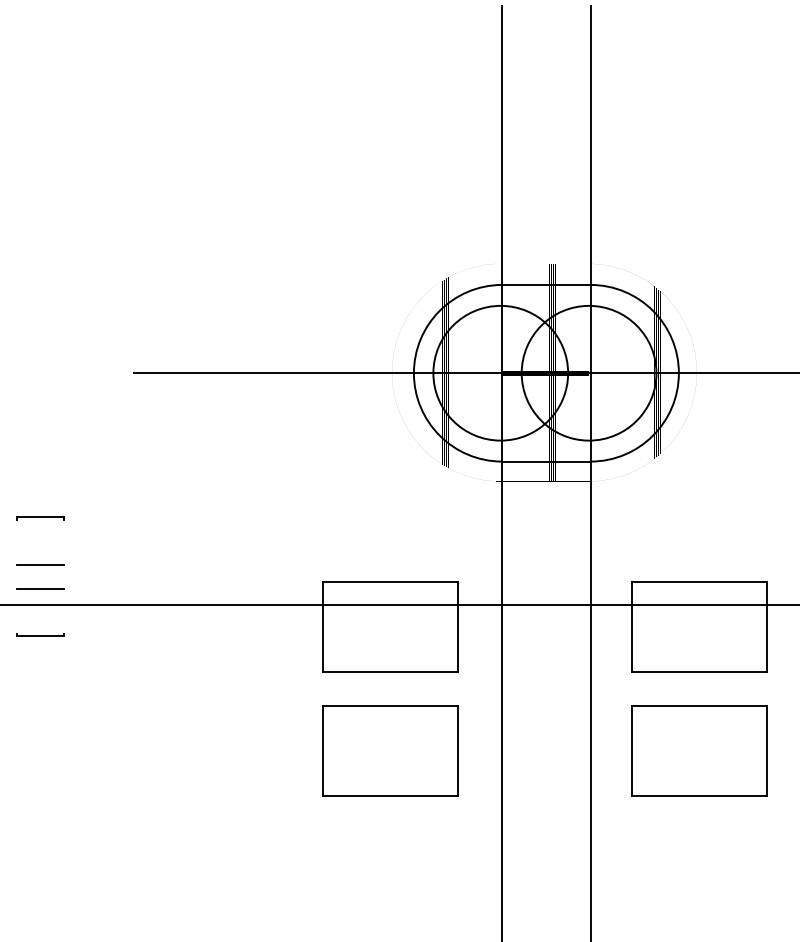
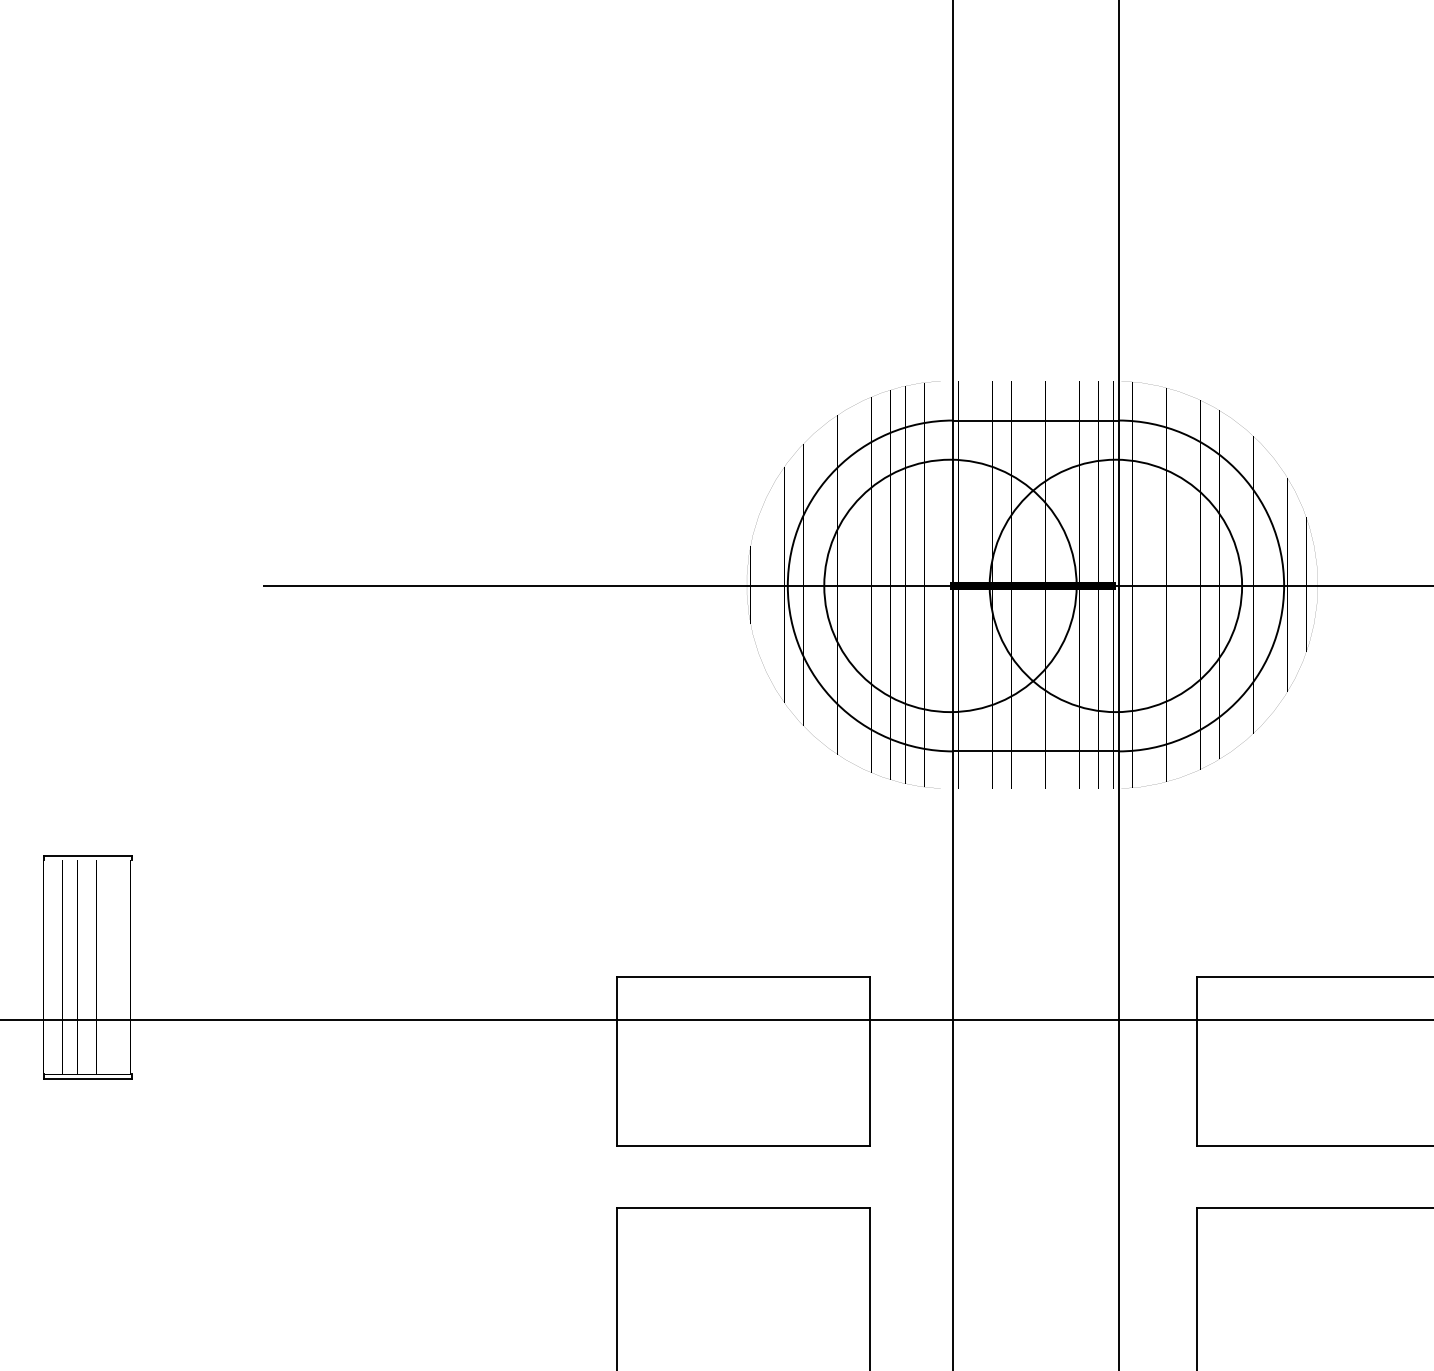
line: (39, 564) -> (86, 944), removed
line: (39, 589) -> (86, 990), removed

